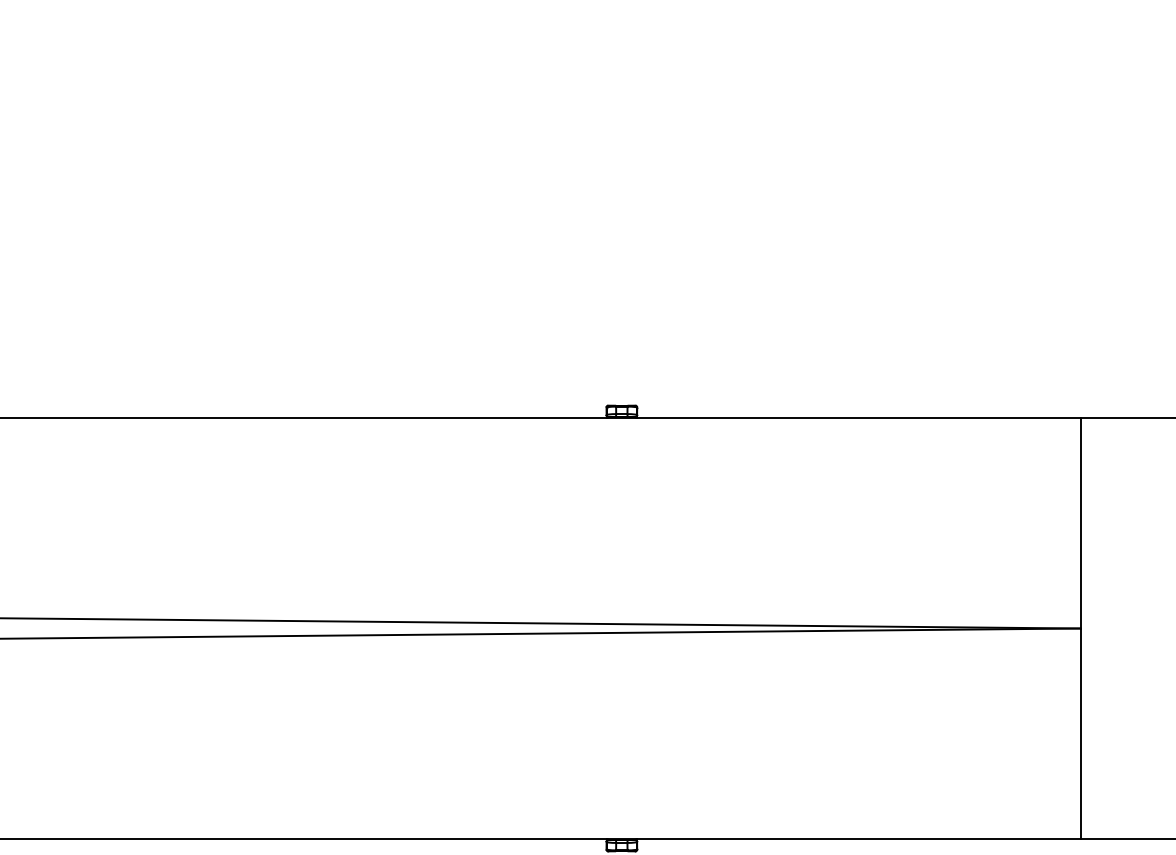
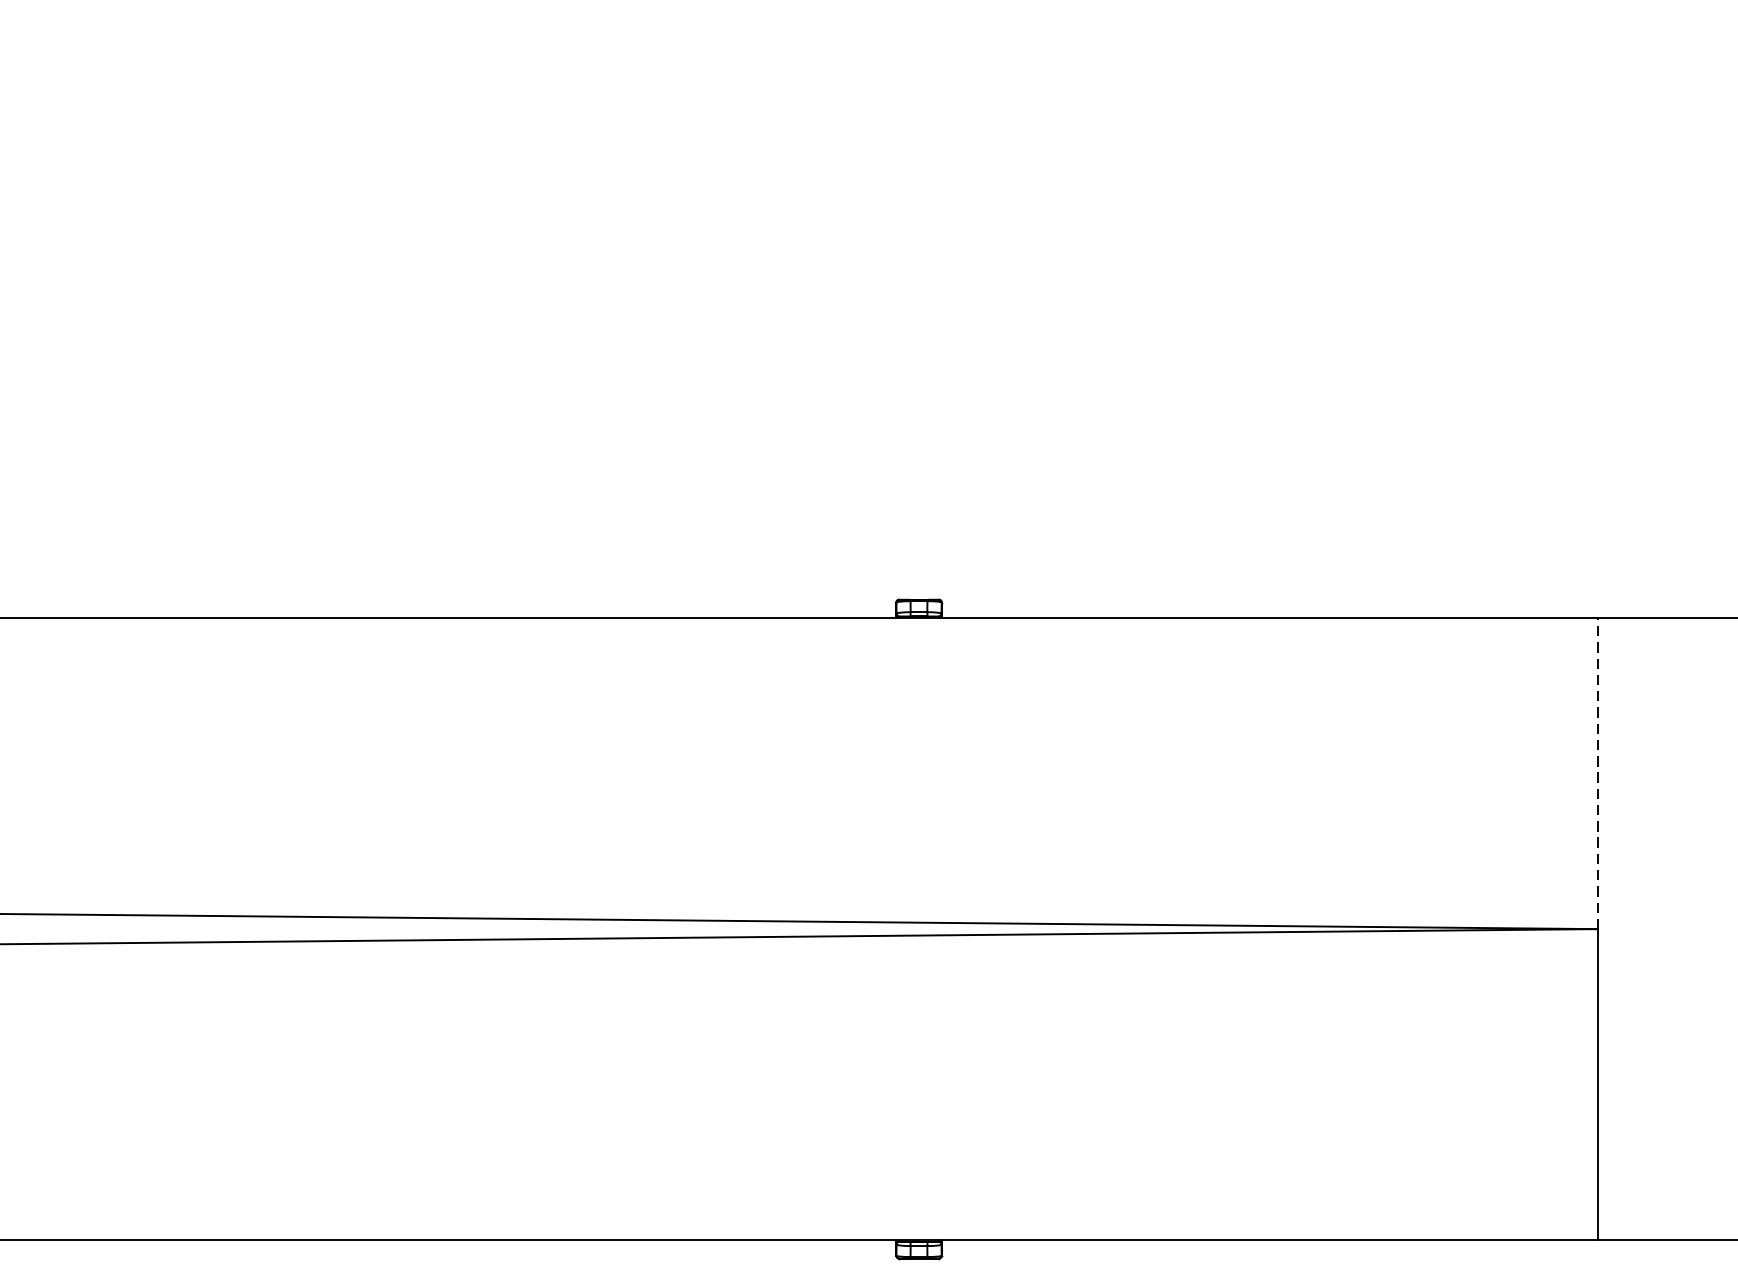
line: (1081, 522) -> (1598, 772), solid -> dashed

